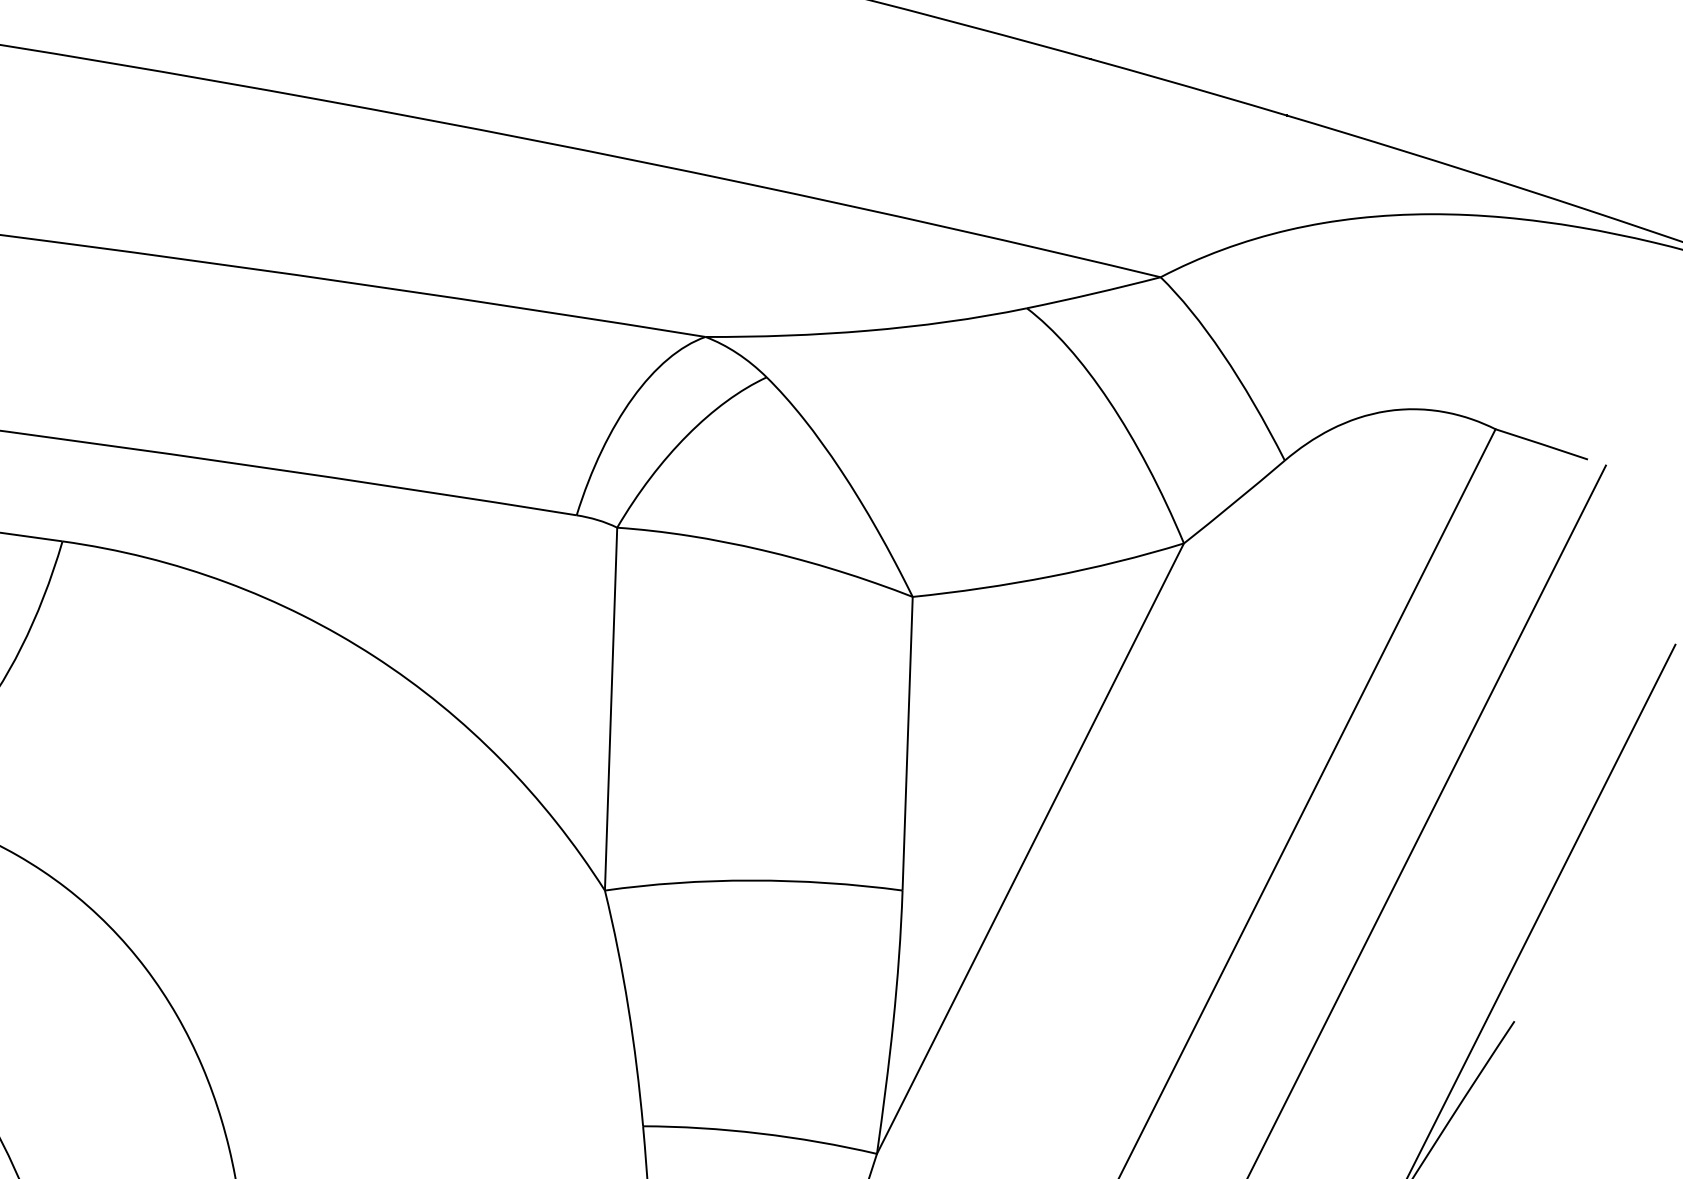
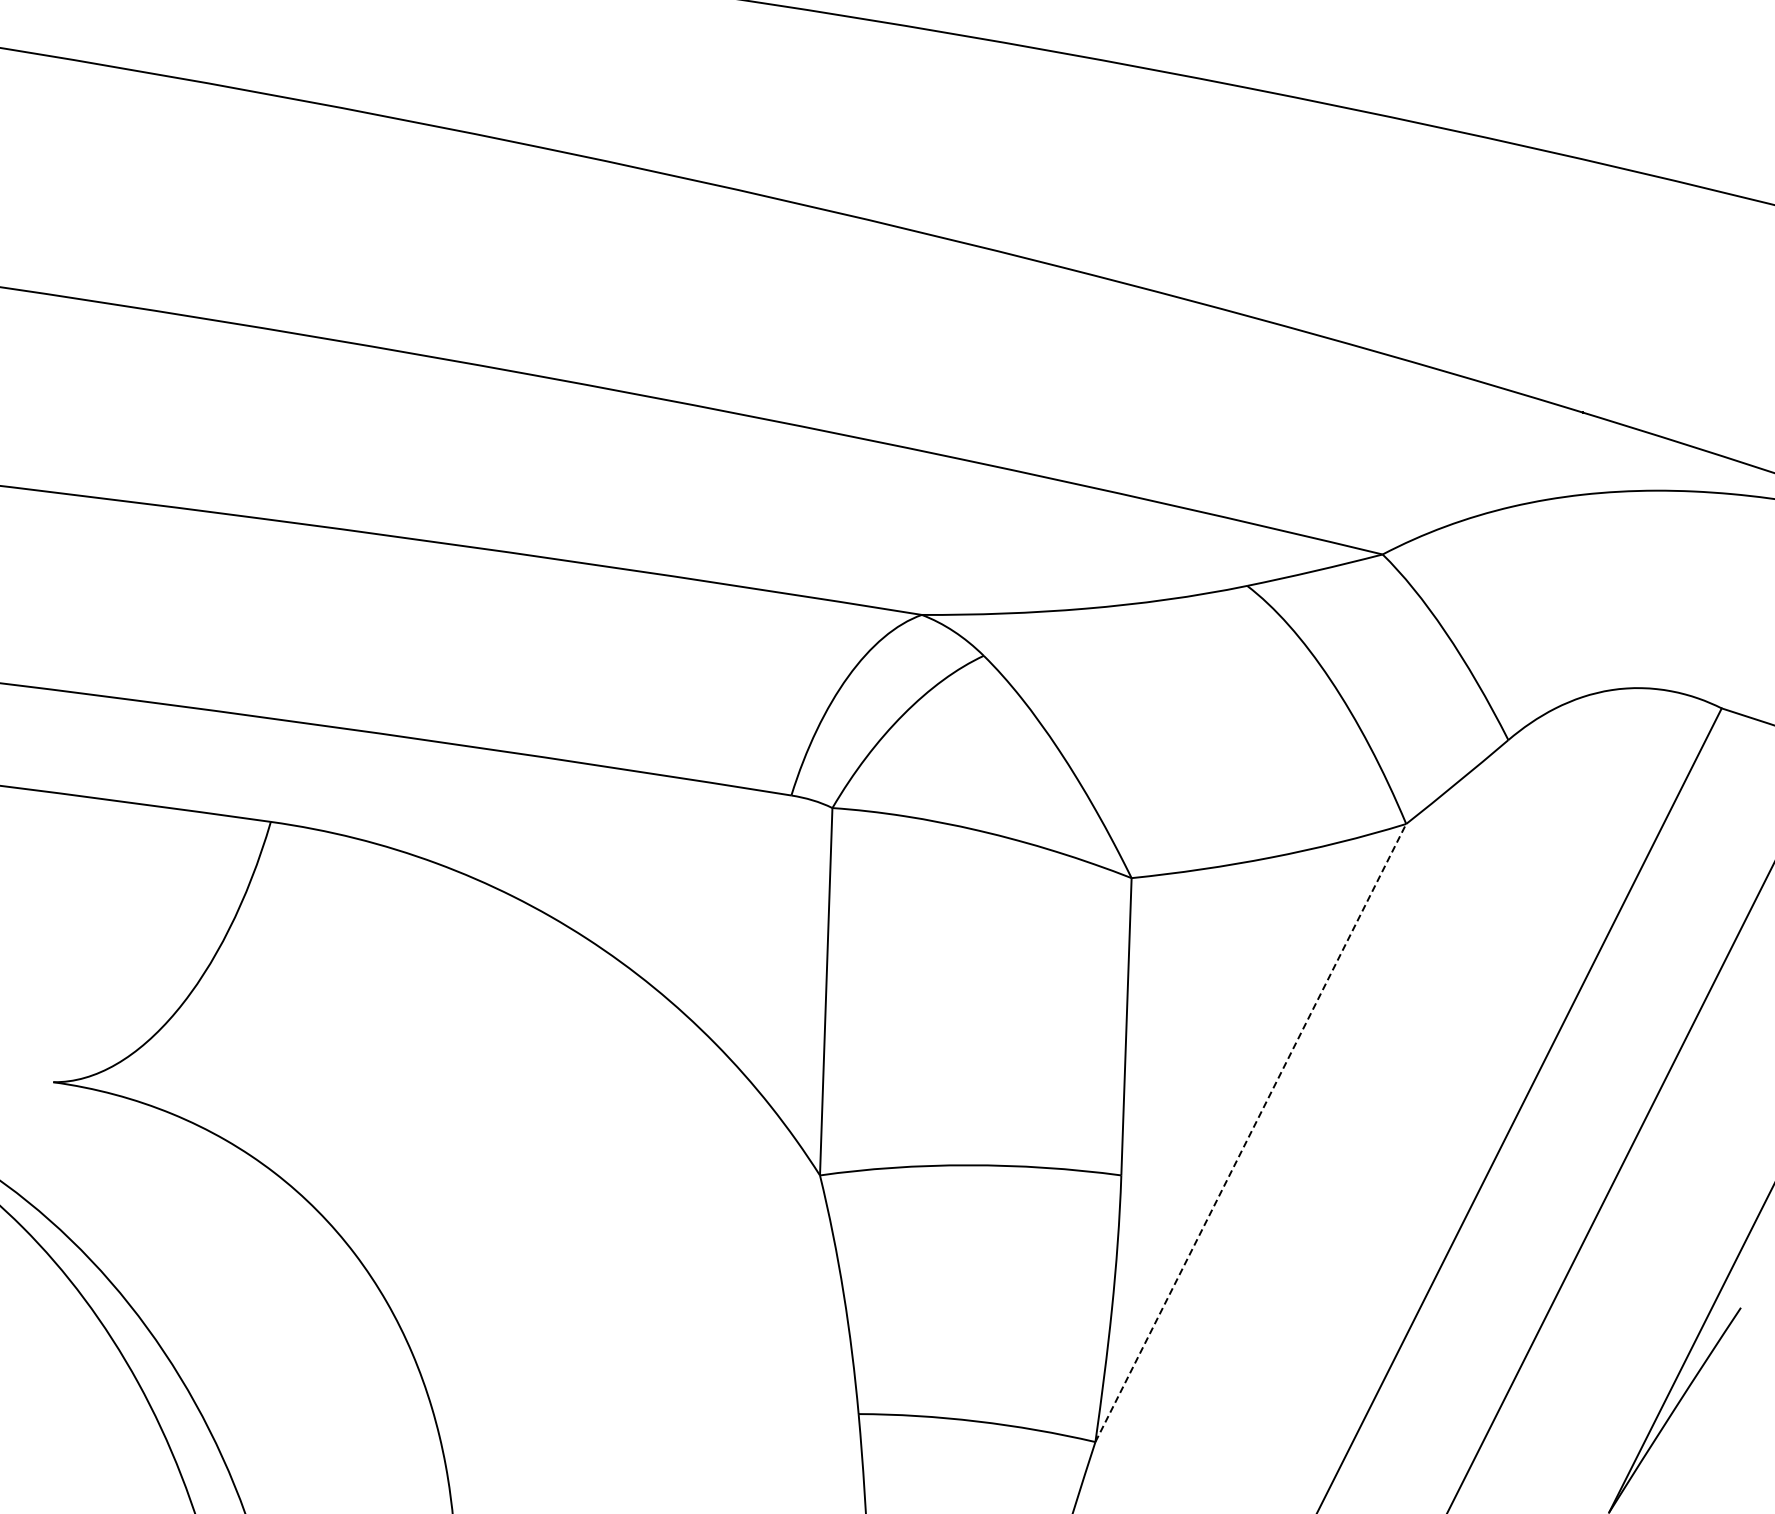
line: (1030, 849) -> (1250, 1133), solid -> dashed

